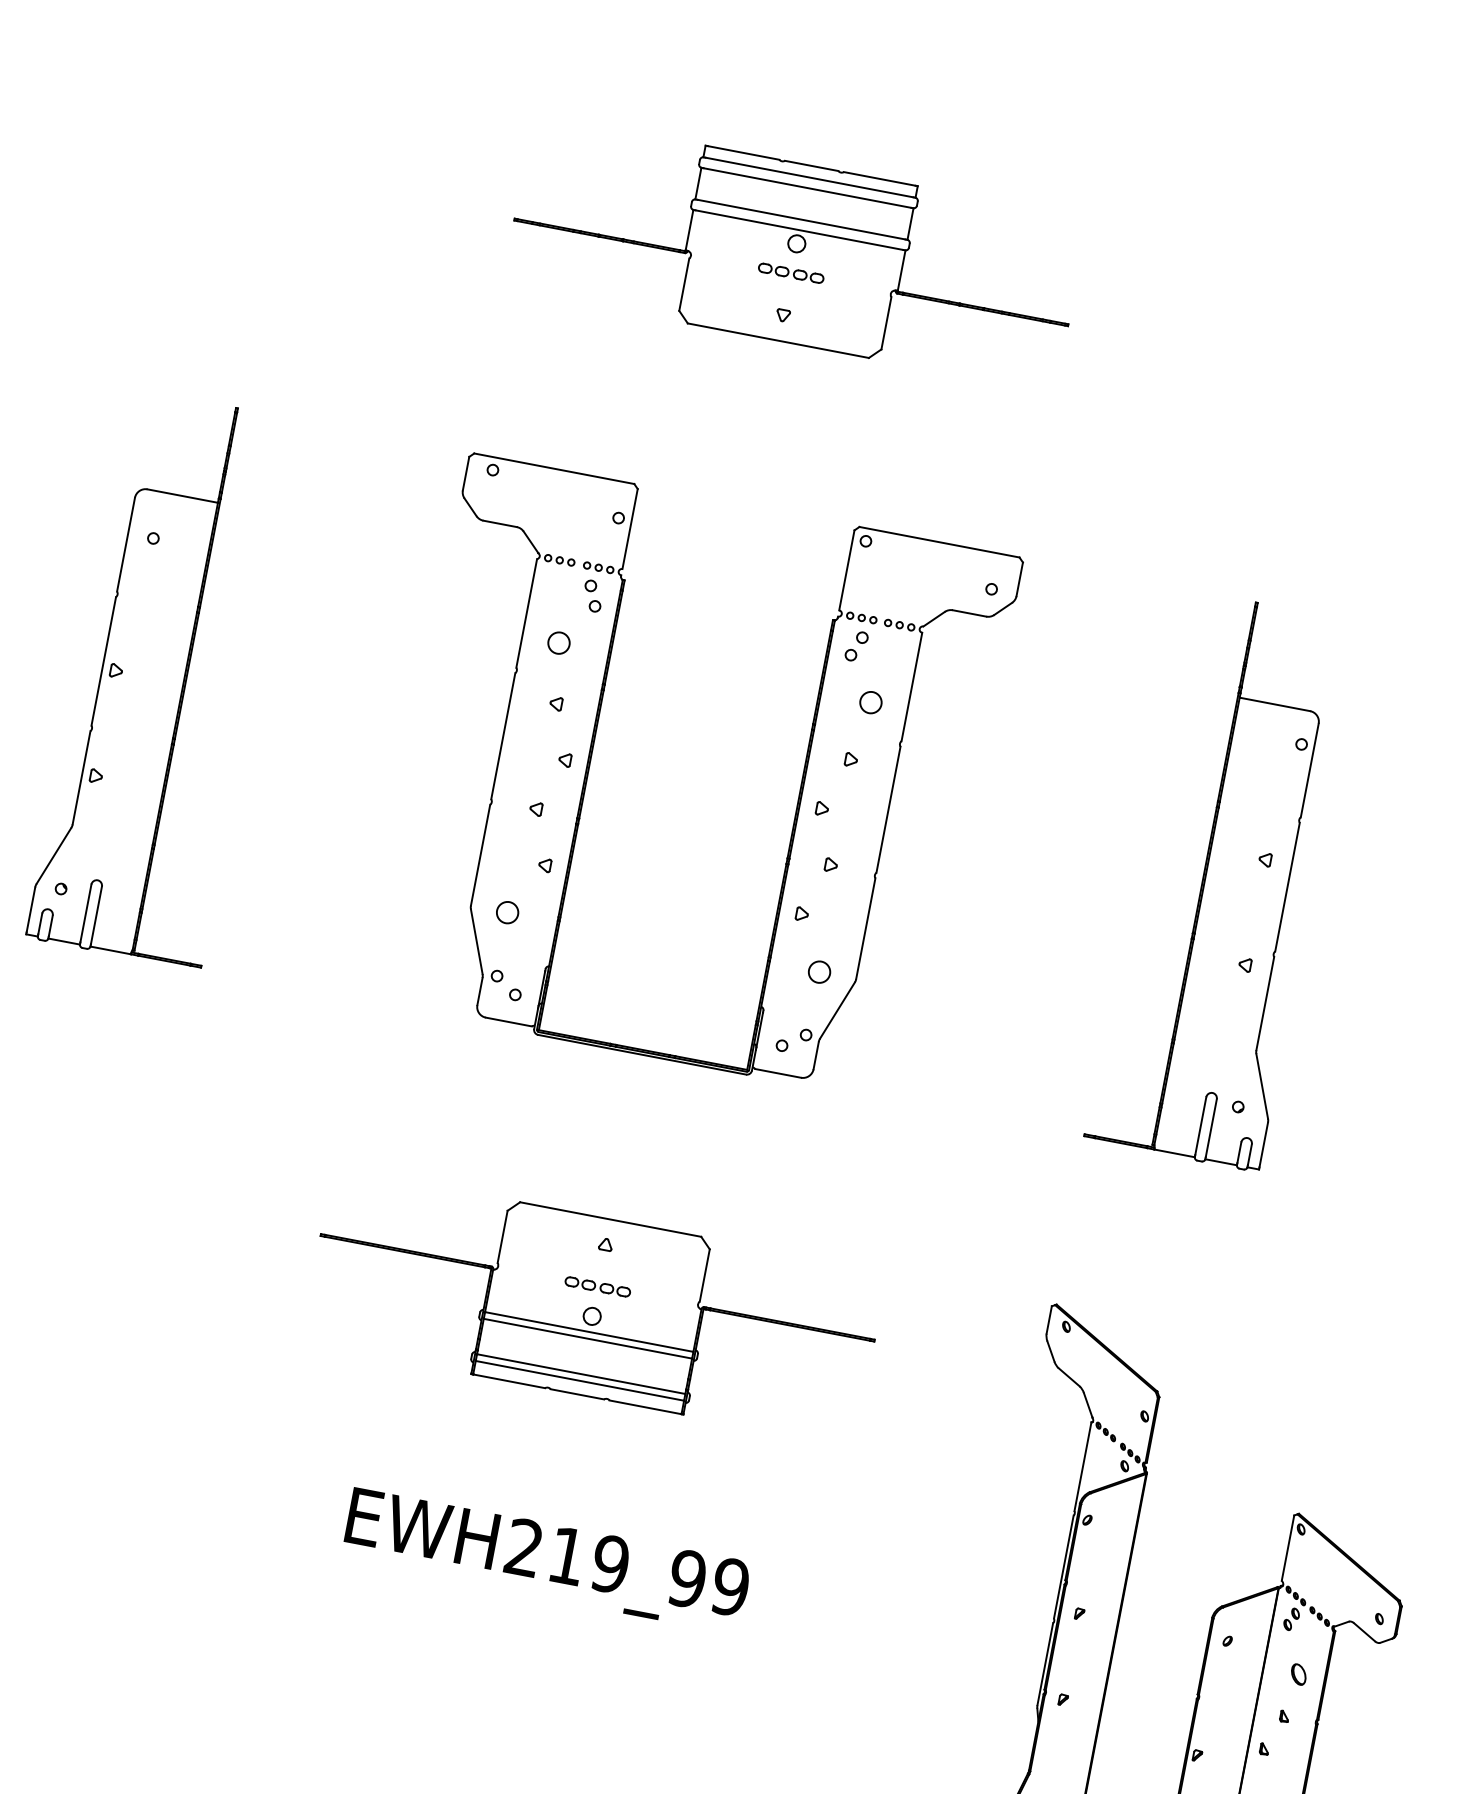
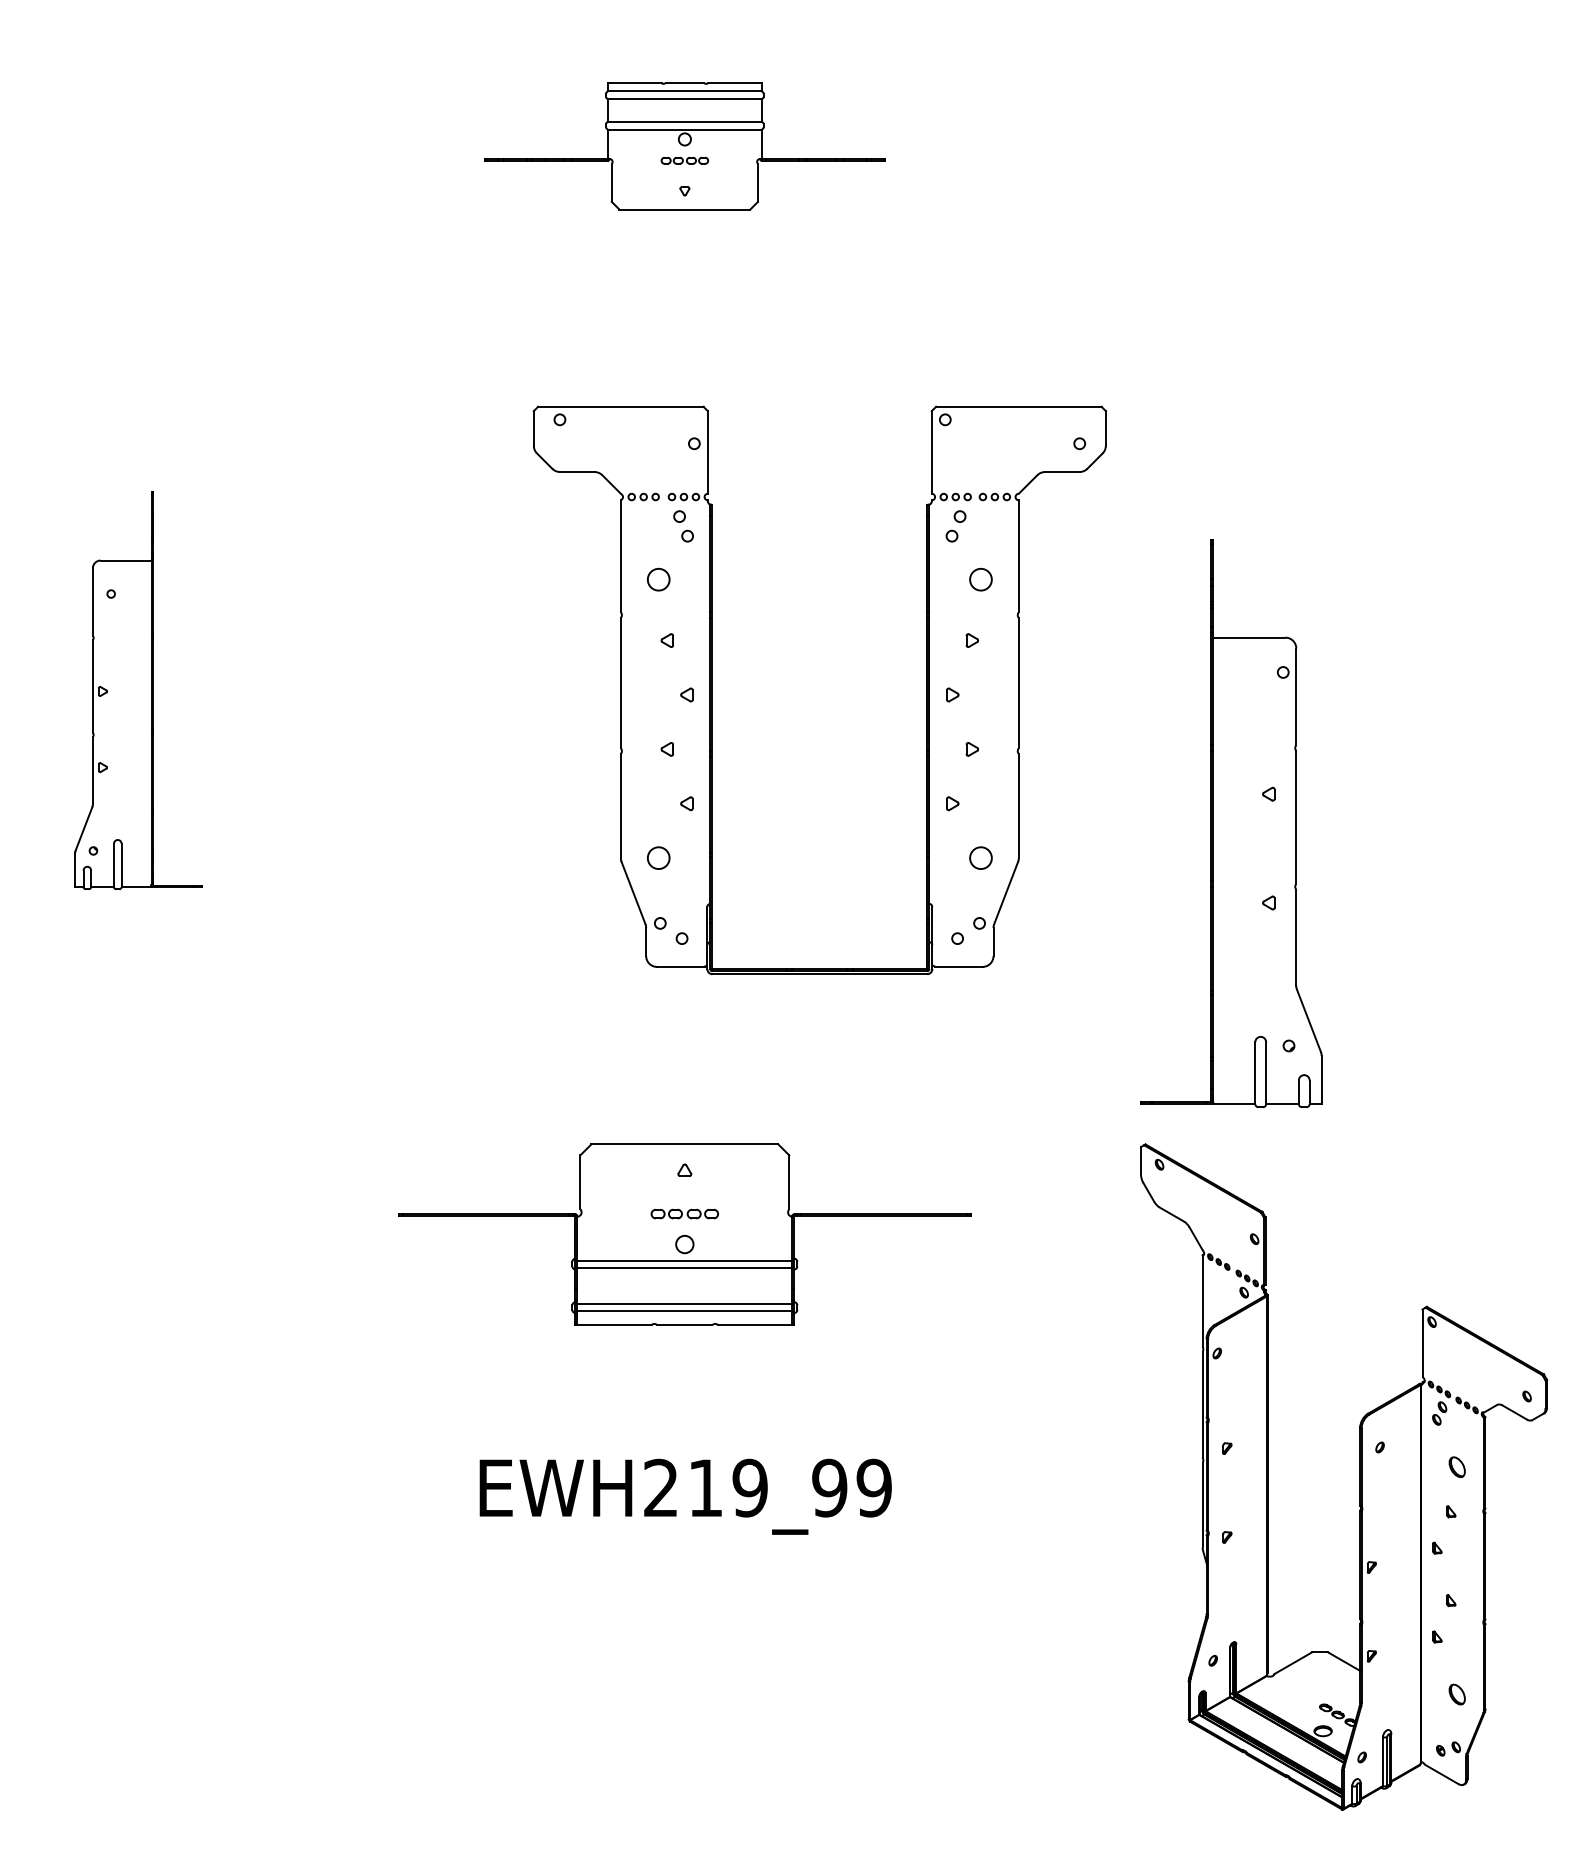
part: (794, 253) -> (684, 146), size x0.7
part: (165, 679) -> (138, 690), size x0.7
part: (590, 759) -> (712, 689), moved
part: (1223, 881) -> (1231, 823), moved

